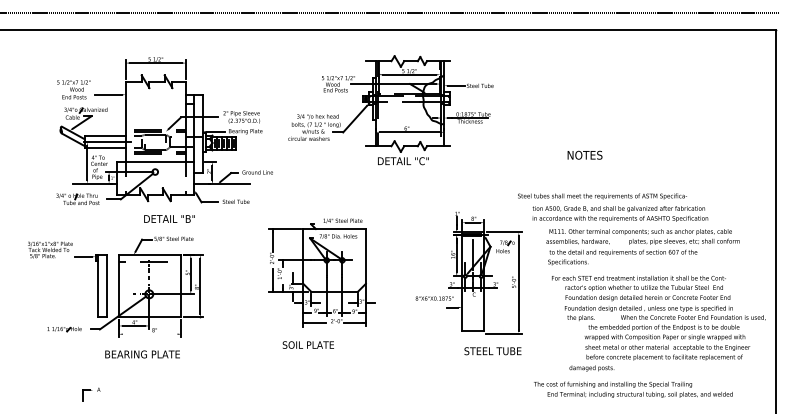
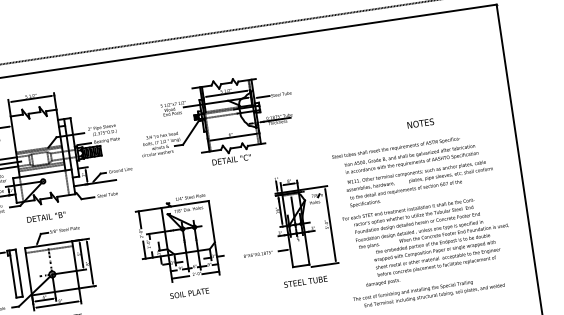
part: (390, 110) -> (216, 122), moved
text: (584, 154) -> (420, 122), moved
text: (613, 207) -> (405, 155), moved
text: (169, 218) -> (46, 216), moved
text: (434, 298) -> (258, 254), moved
text: (658, 323) -> (428, 241), moved
line: (149, 334) -> (56, 304), added
text: (307, 344) -> (188, 293), moved
text: (492, 351) -> (305, 282), moved

